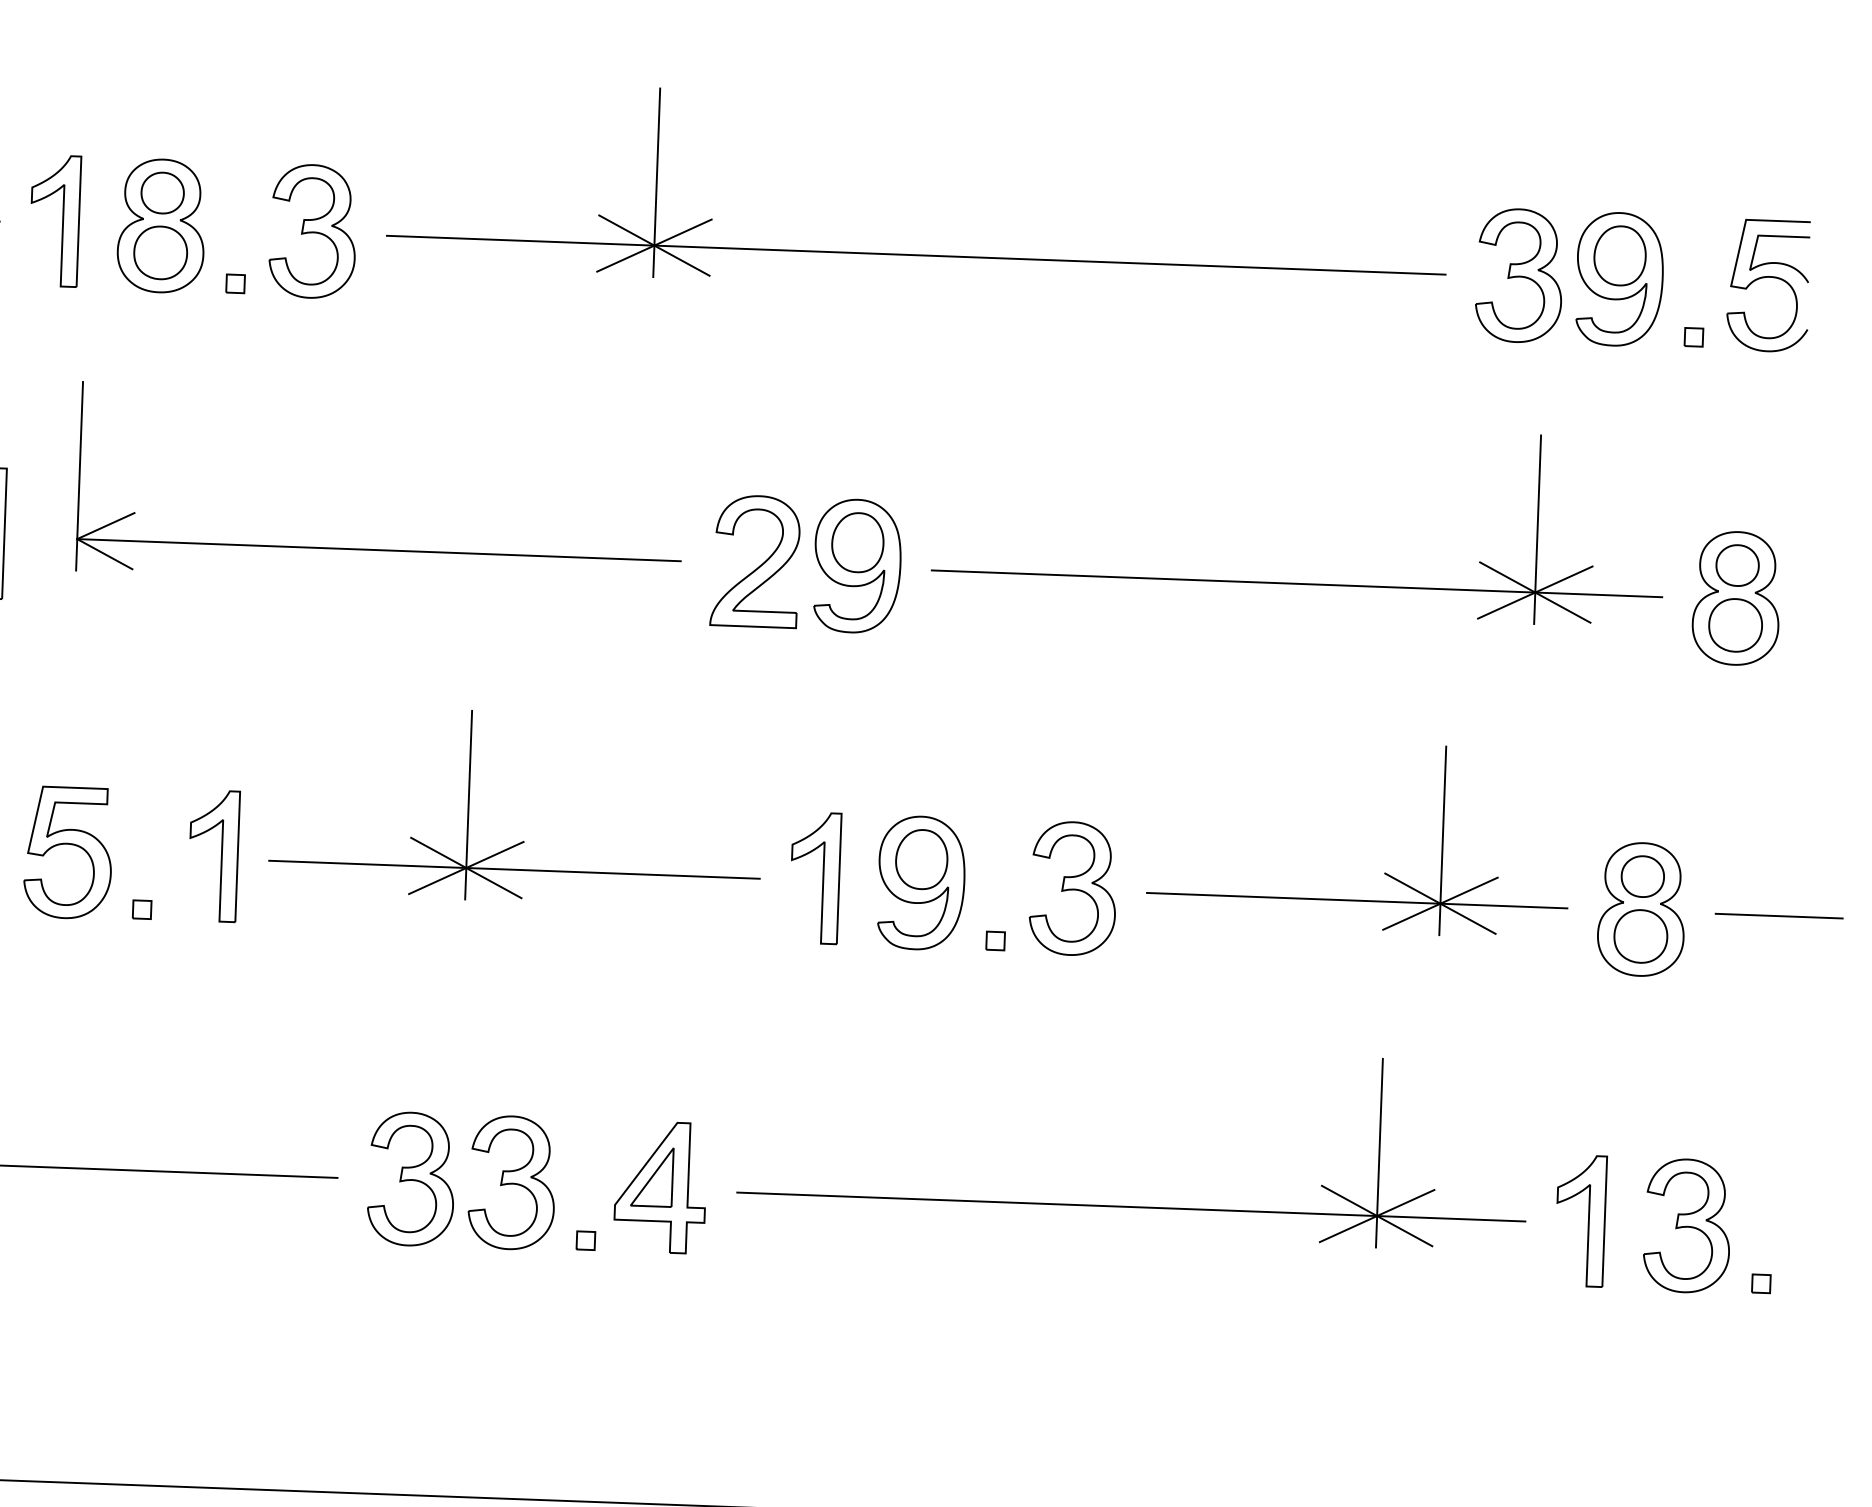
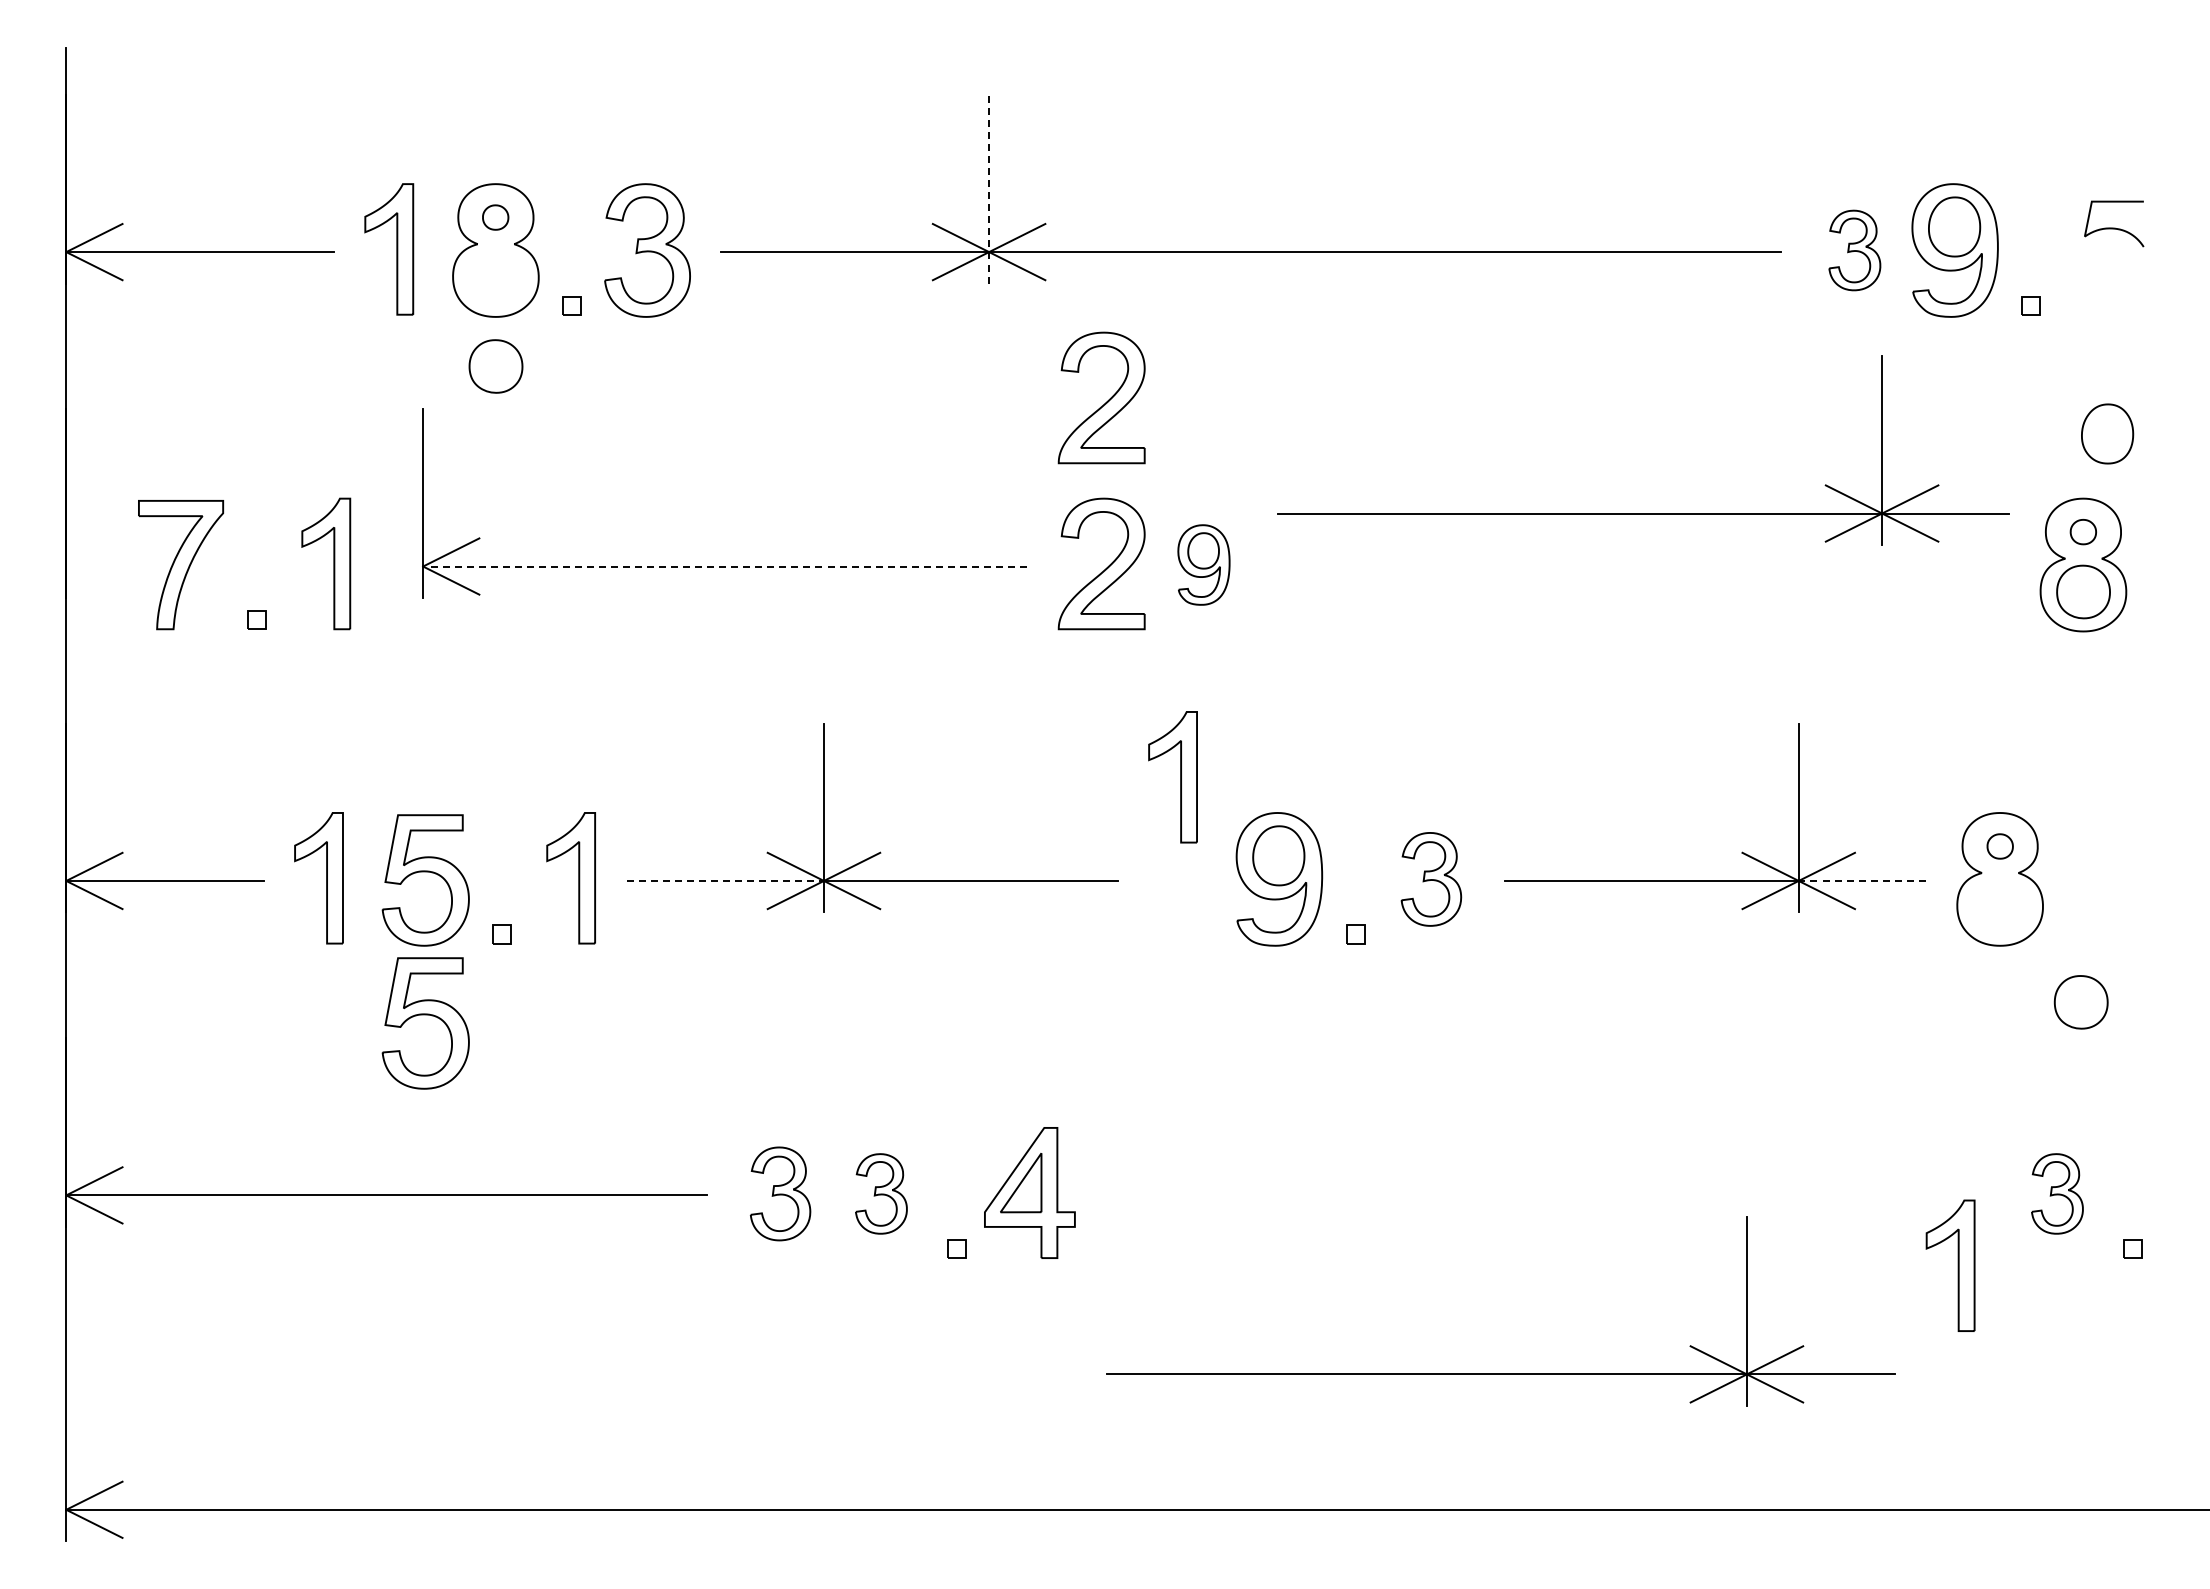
line: (657, 182) -> (989, 188), solid -> dashed
part: (162, 192) -> (495, 217), size x0.6
part: (160, 252) -> (495, 366), moved
part: (1519, 275) -> (1854, 250), size x0.6
part: (1769, 277) -> (2104, 243), removed
part: (766, 399) -> (1106, 401), added
part: (1765, 467) -> (2107, 433), added
line: (379, 550) -> (725, 566), solid -> dashed
part: (1737, 564) -> (2083, 531), size x0.6
part: (857, 565) -> (1203, 564), size x0.6
part: (1296, 583) -> (1643, 513), moved
line: (367, 863) -> (725, 880), solid -> dashed
part: (1643, 876) -> (2000, 846), size x0.6
part: (822, 878) -> (1180, 777), moved
part: (1073, 888) -> (1431, 879), size x0.7
line: (1503, 905) -> (1861, 880), solid -> dashed
line: (1778, 915) -> (2137, 880), removed
part: (1640, 936) -> (2080, 1002), moved
part: (63, 987) -> (425, 1015), added
part: (411, 1178) -> (780, 1193), size x0.7
part: (512, 1182) -> (881, 1193), size x0.6
part: (1130, 1206) -> (1500, 1373), moved
part: (1587, 1220) -> (1957, 1265), moved
part: (1687, 1225) -> (2057, 1193), size x0.6

